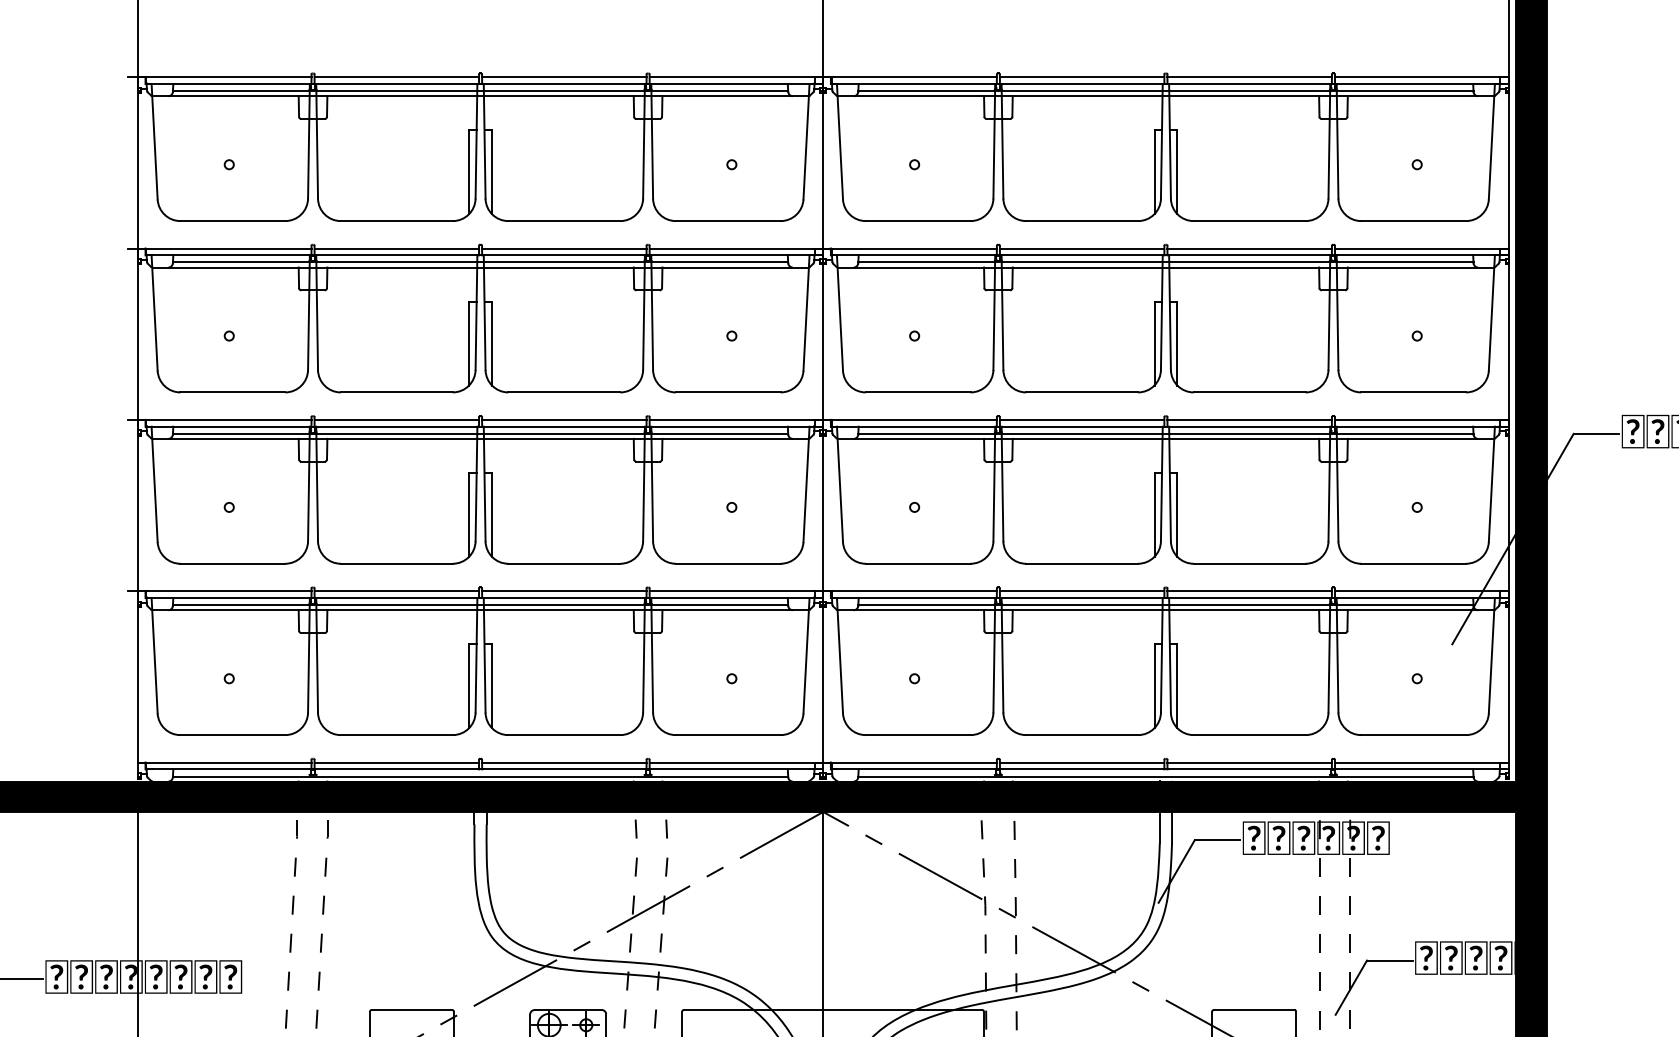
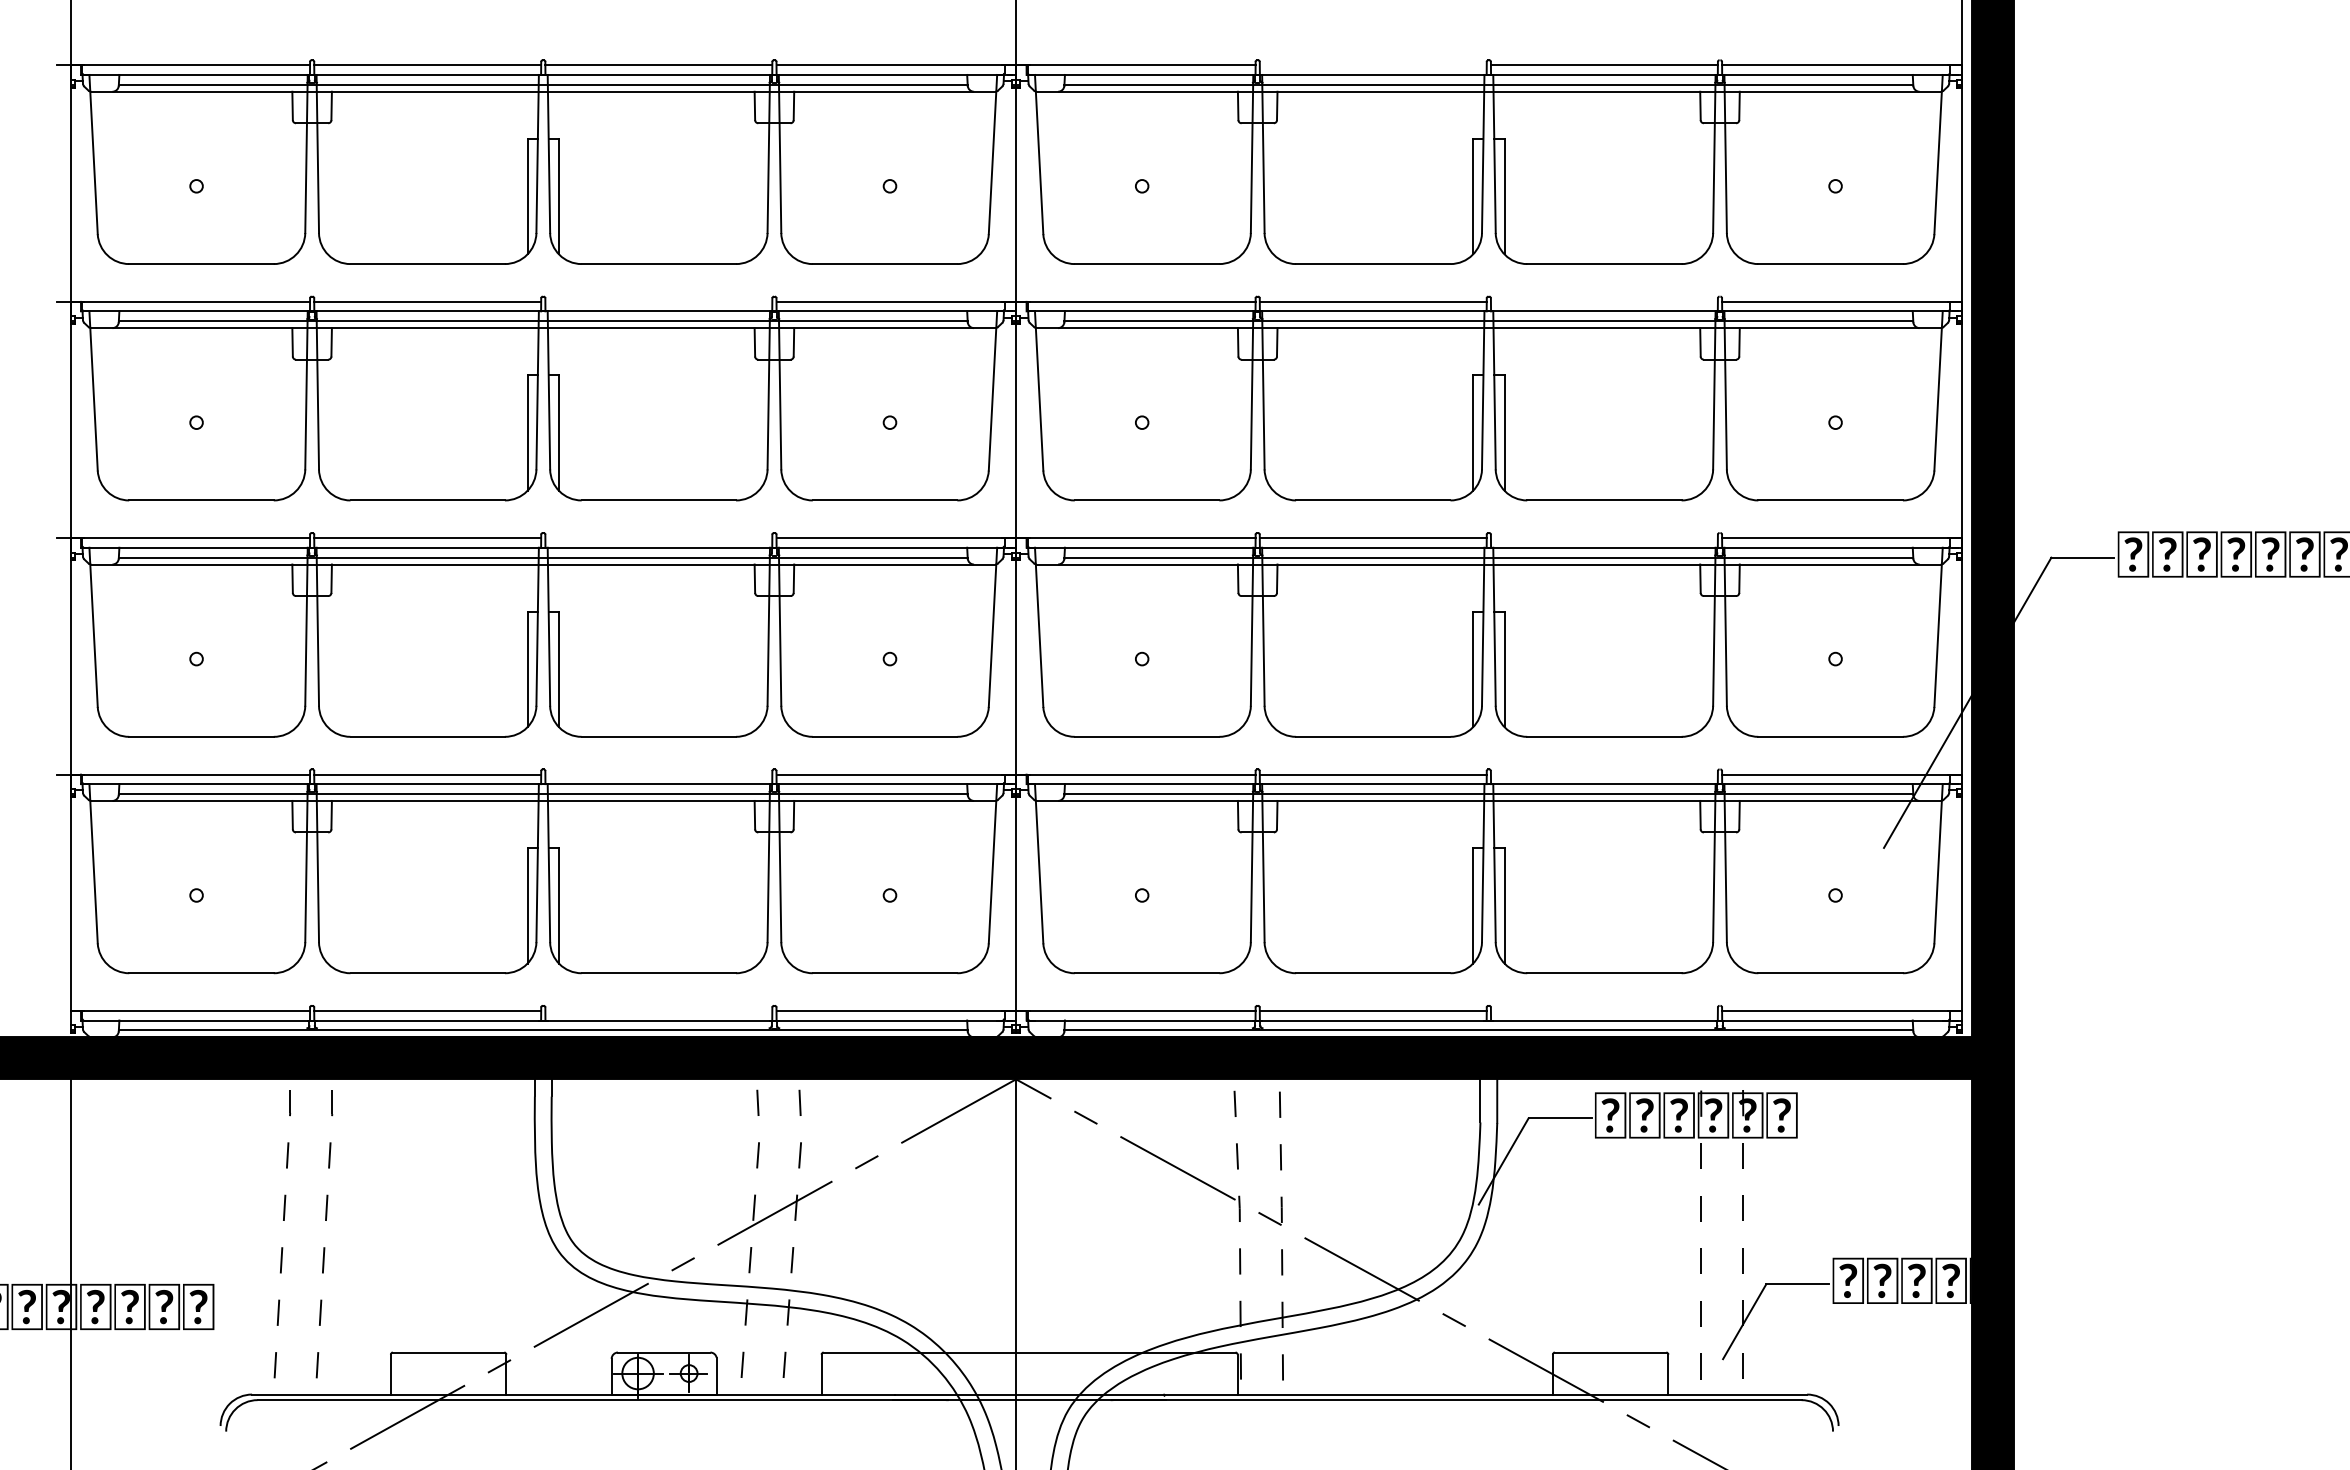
line: (1081, 77) -> (1372, 65), removed
line: (564, 248) -> (658, 301), removed
line: (1249, 248) -> (1603, 301), removed
line: (564, 420) -> (658, 538), removed
line: (1249, 420) -> (1603, 538), removed
line: (564, 591) -> (658, 774), removed
line: (1249, 591) -> (1603, 774), removed
line: (564, 762) -> (658, 1011), removed
line: (1249, 762) -> (1603, 1011), removed

